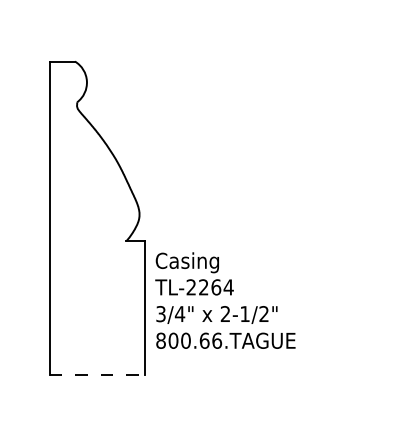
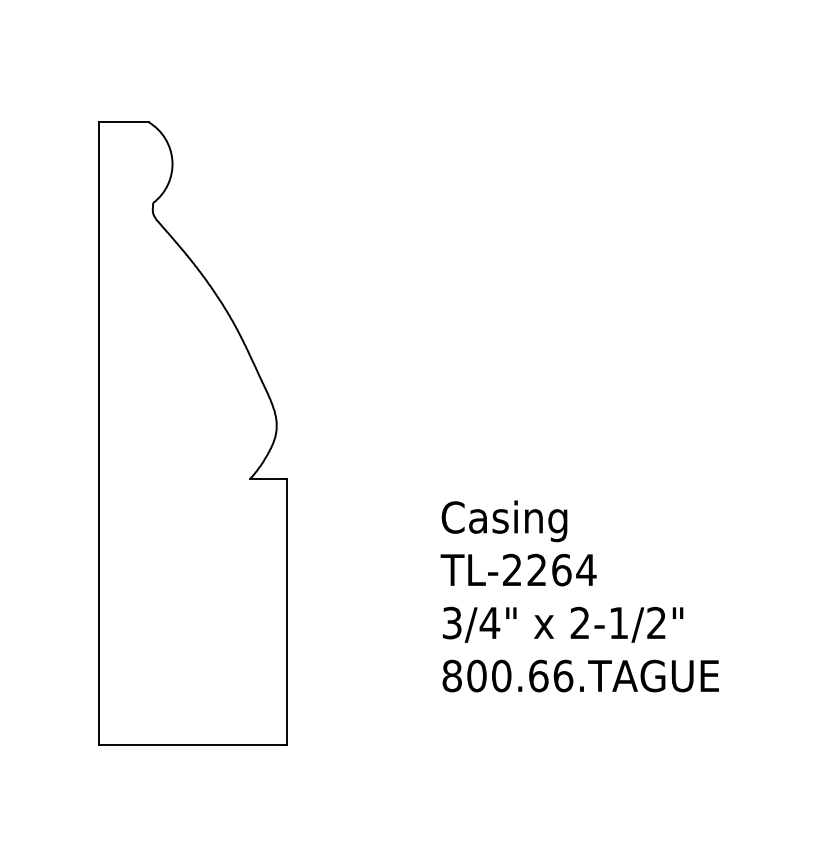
text: (225, 300) -> (580, 596), moved
line: (97, 375) -> (193, 744), dashed -> solid

